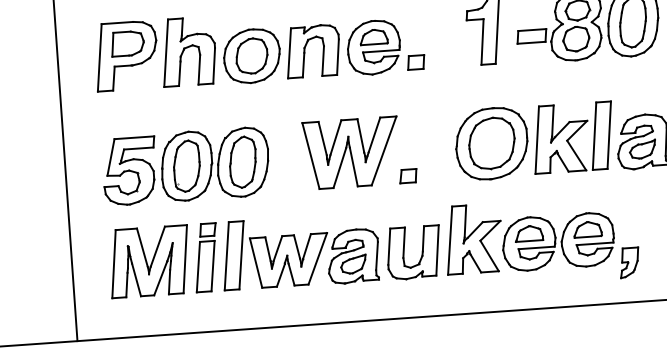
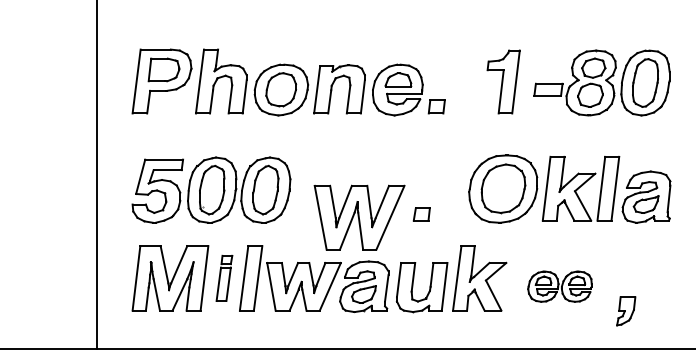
part: (351, 152) -> (359, 217), moved
part: (557, 241) -> (559, 286), size x0.6
part: (206, 257) -> (224, 278), size x0.7

